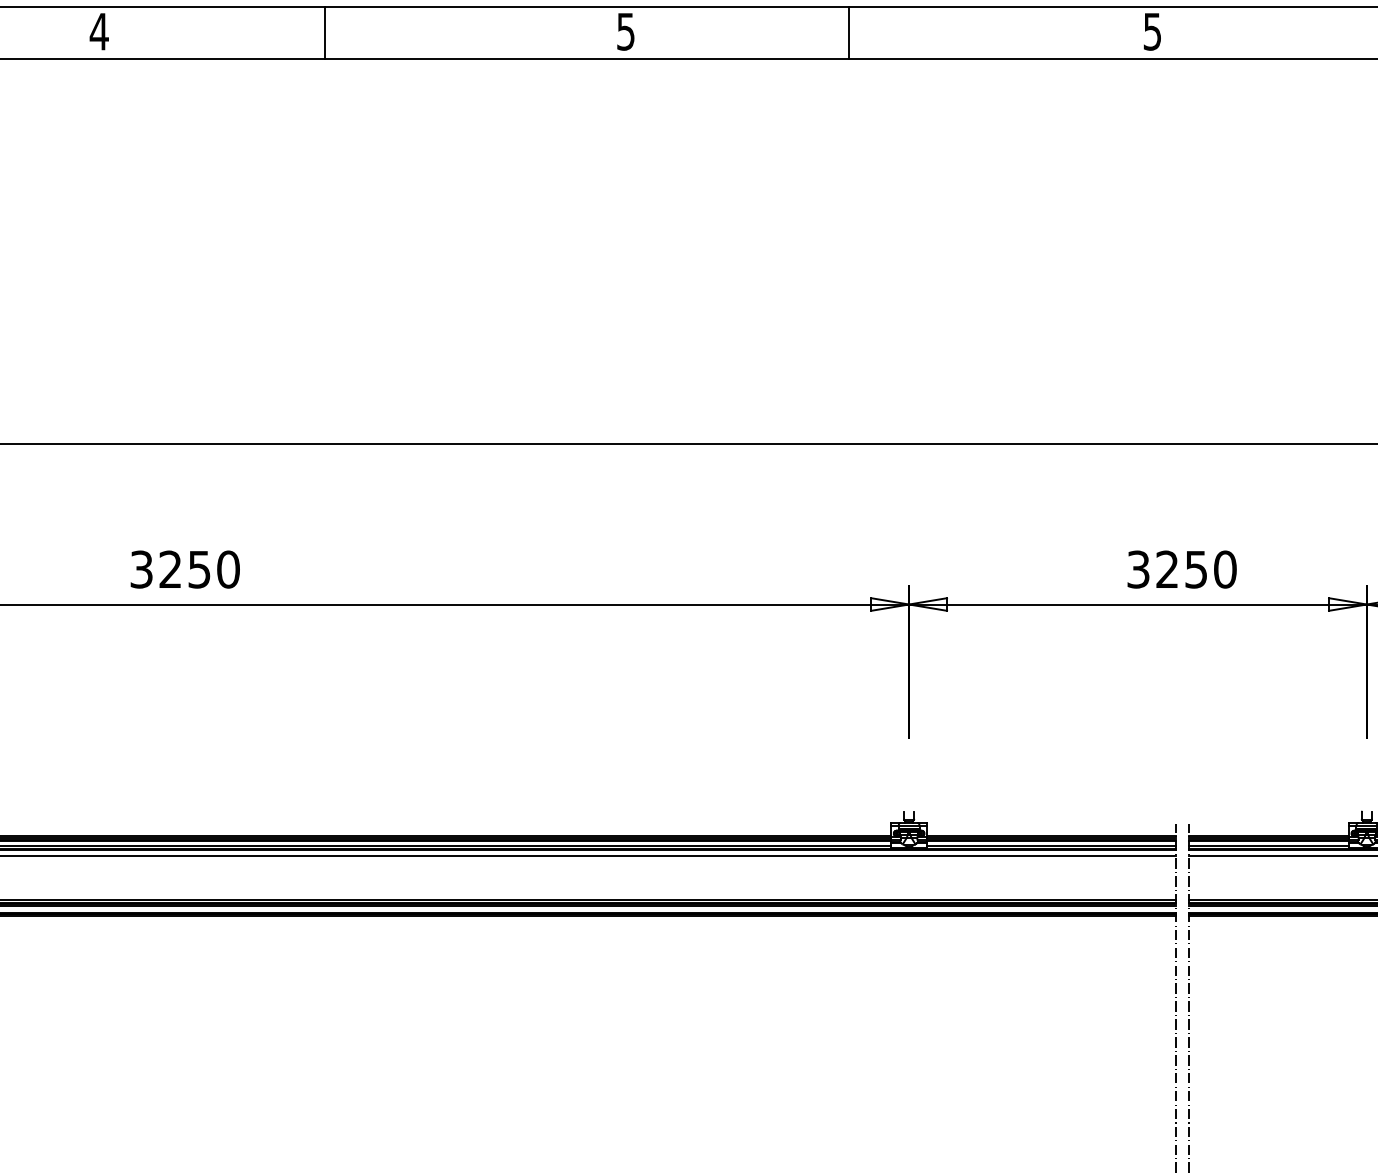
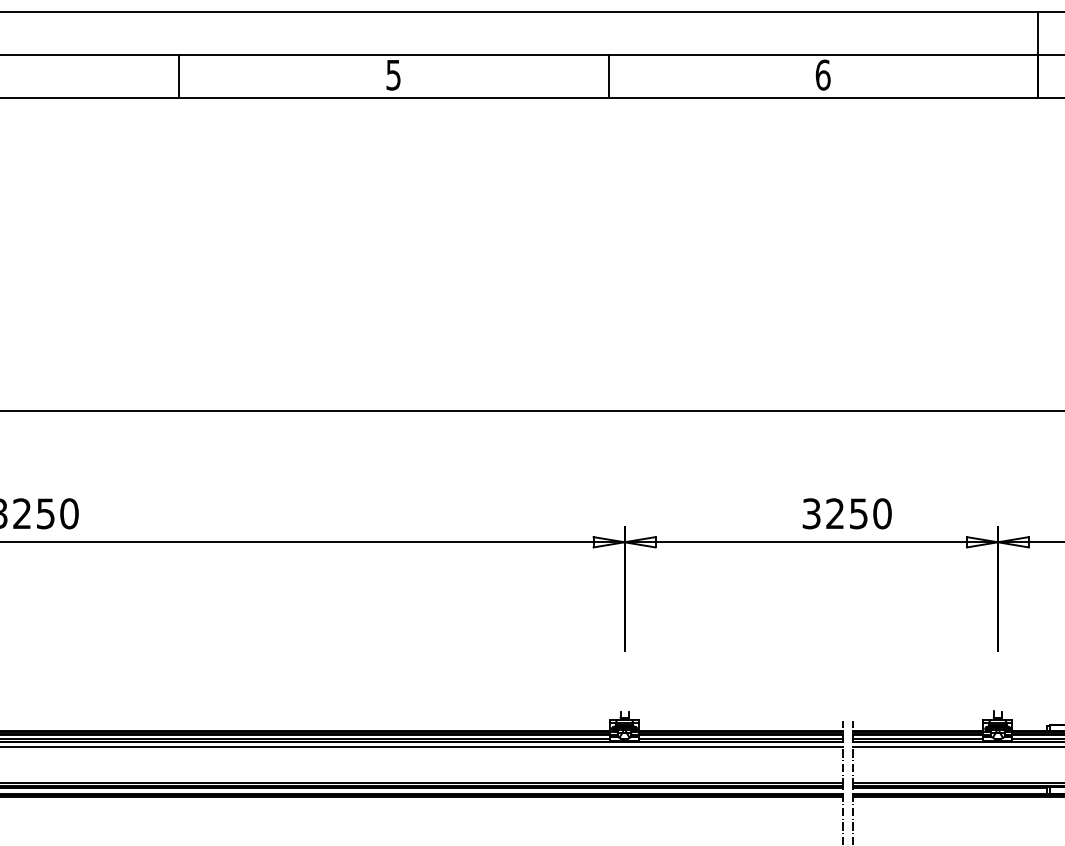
text: (1152, 31) -> (823, 74), 5 -> 6
line: (325, 32) -> (179, 75), moved
line: (848, 32) -> (608, 75), moved

